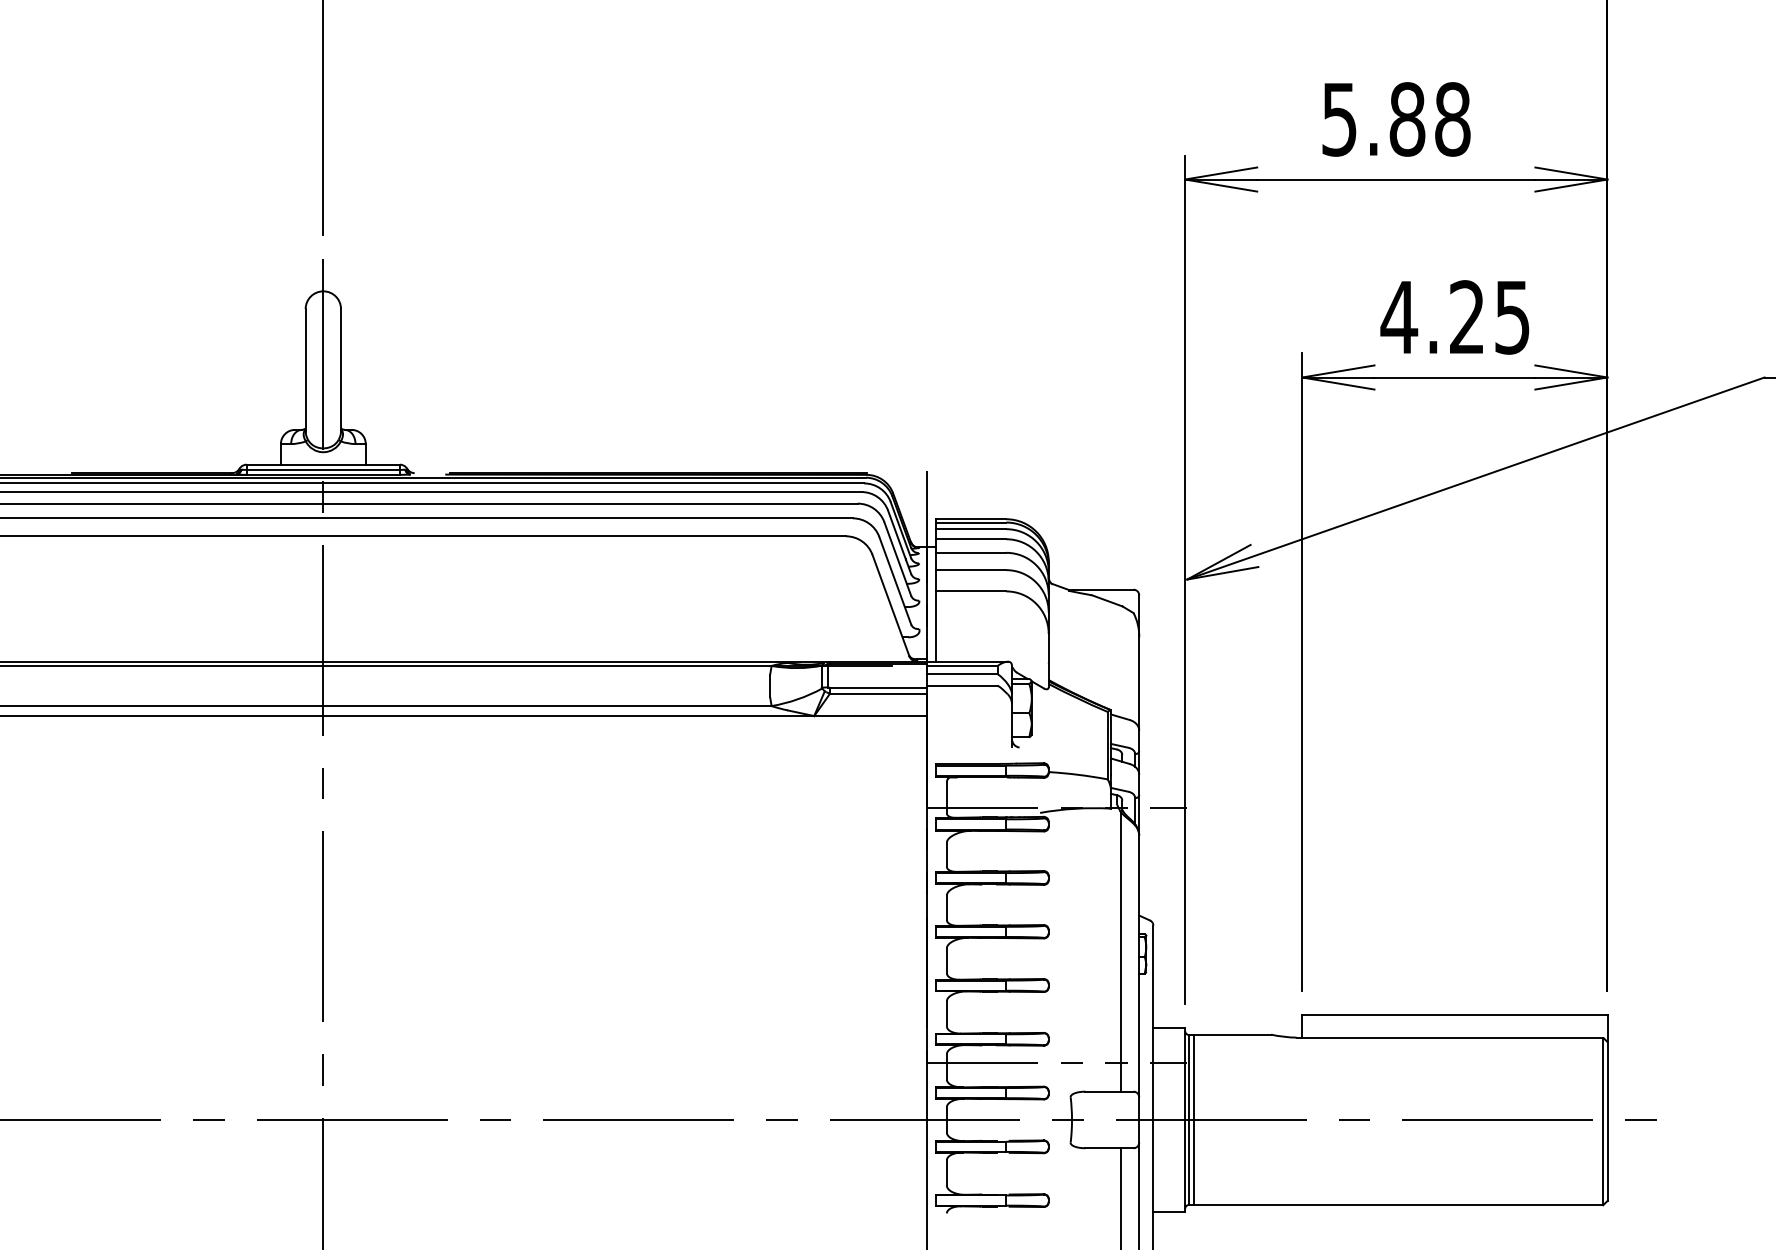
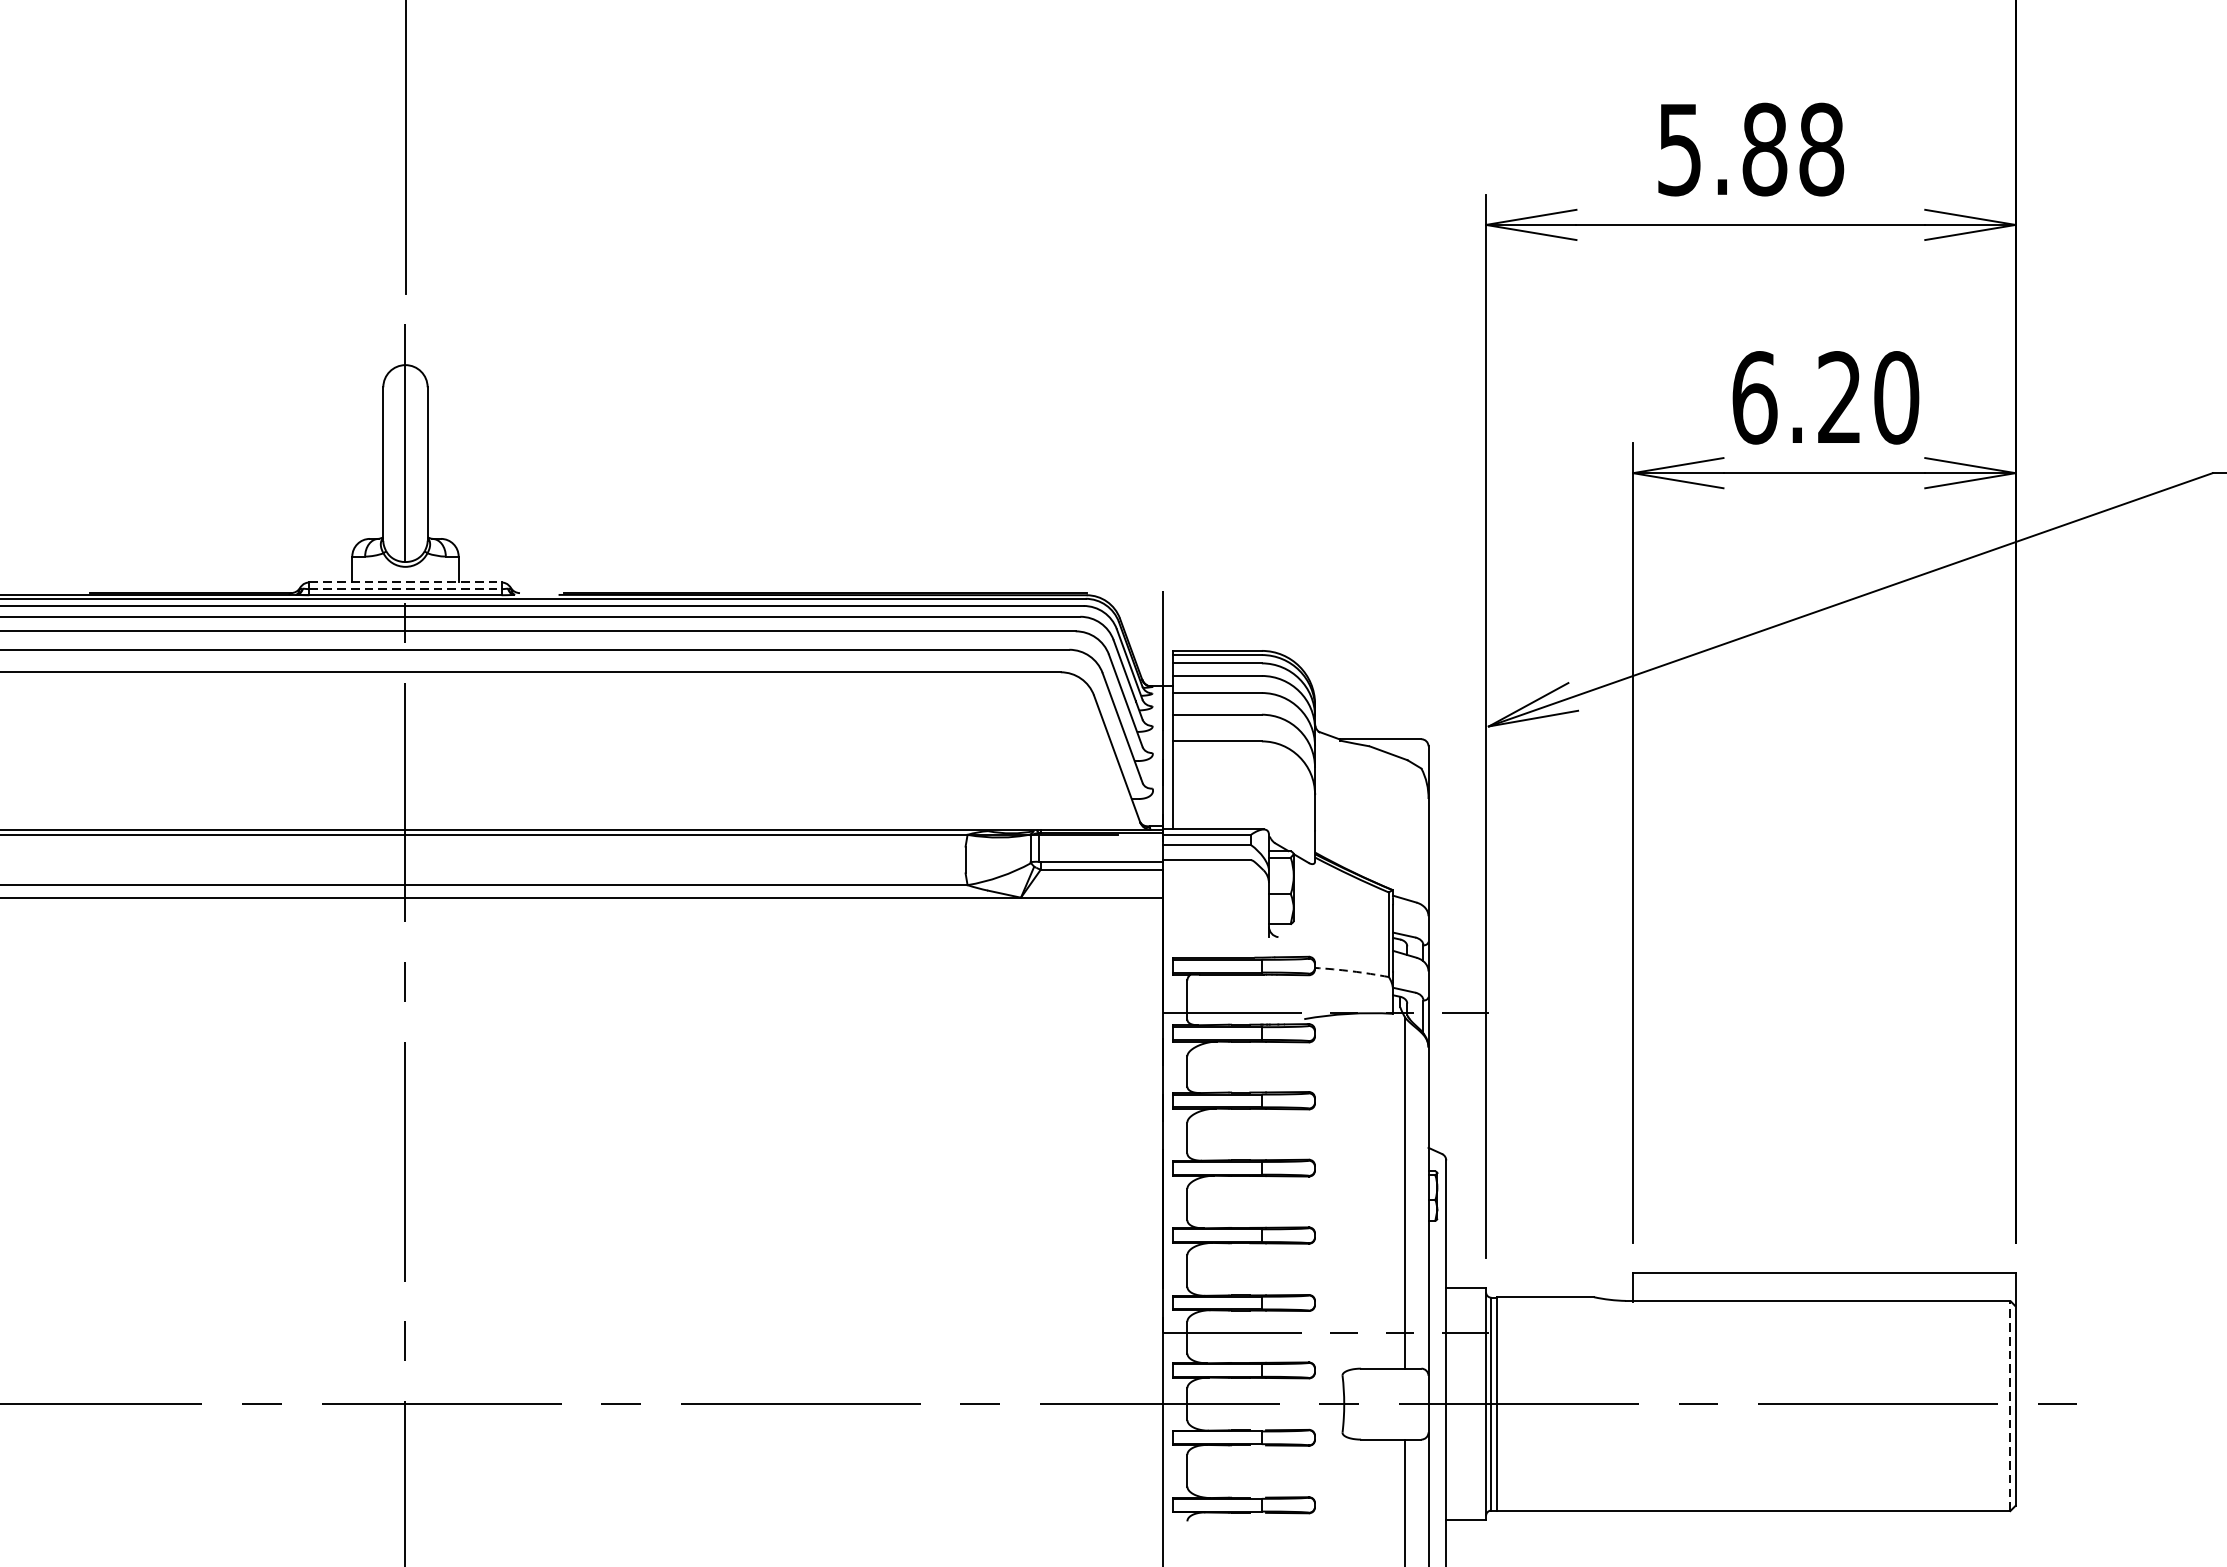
text: (1455, 317) -> (1825, 397), 4.25 -> 6.20
line: (323, 464) -> (405, 582), solid -> dashed
line: (323, 470) -> (405, 589), solid -> dashed
arc: (1078, 774) -> (1352, 970), solid -> dashed
line: (1603, 1121) -> (2010, 1406), solid -> dashed

